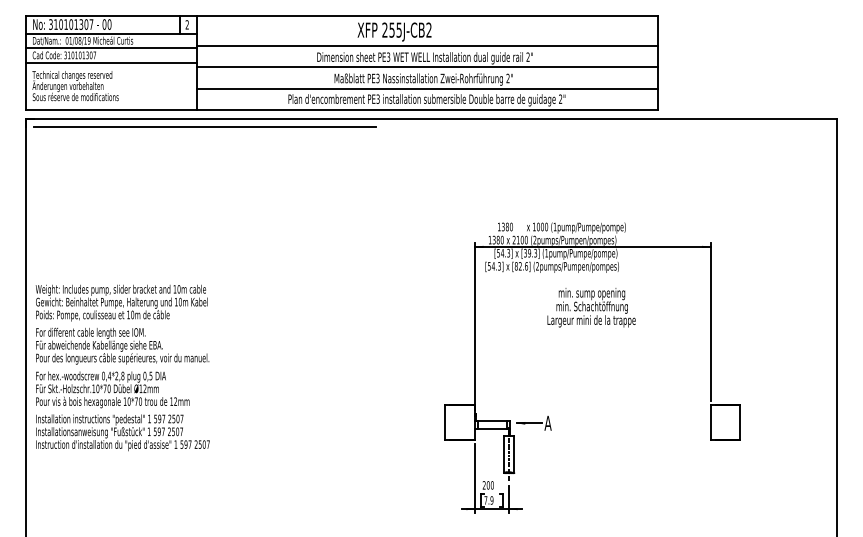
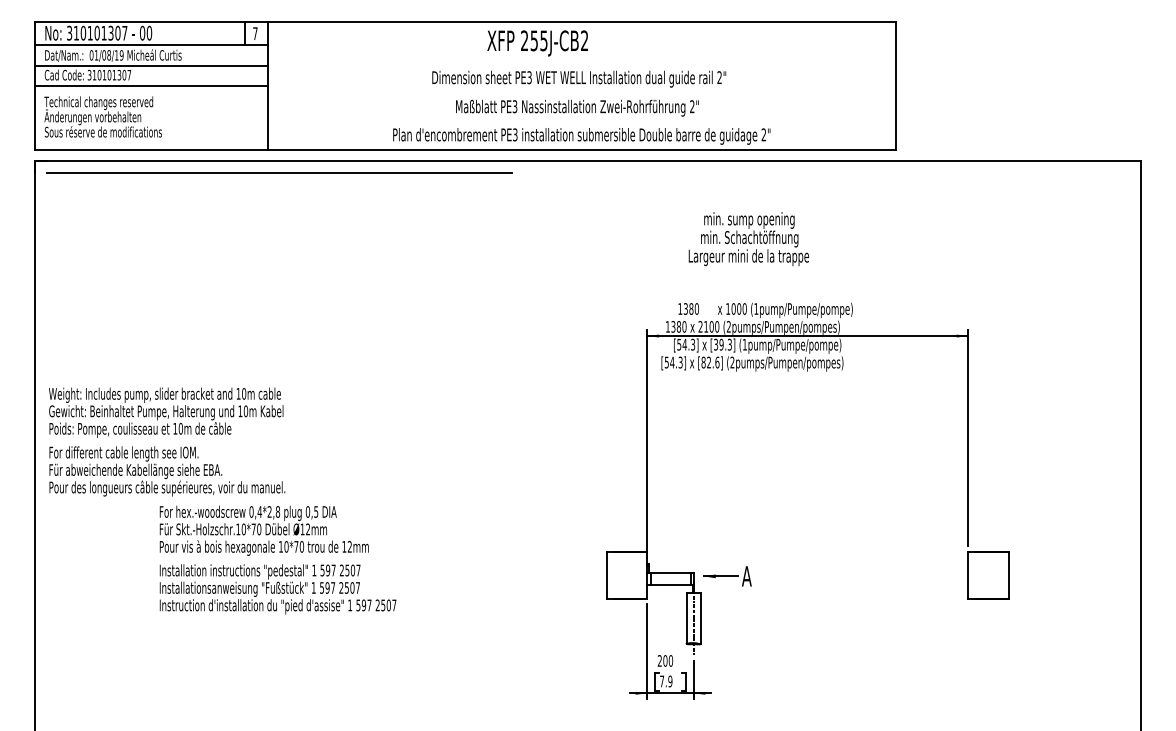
text: (186, 24) -> (254, 33), 2 -> 7
line: (426, 45) -> (581, 61), removed
line: (426, 67) -> (581, 91), removed
line: (426, 88) -> (581, 120), removed
text: (591, 307) -> (748, 238), moved
text: (122, 411) -> (277, 560), moved

